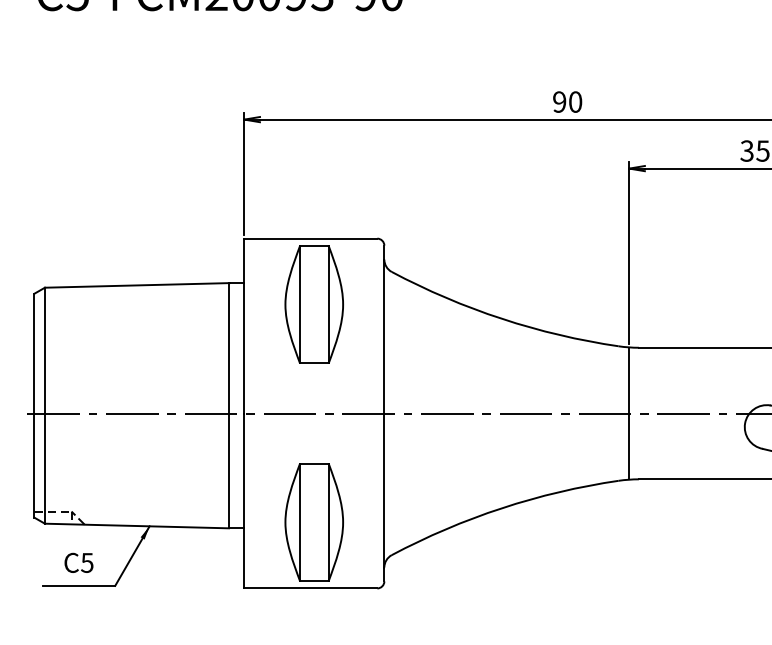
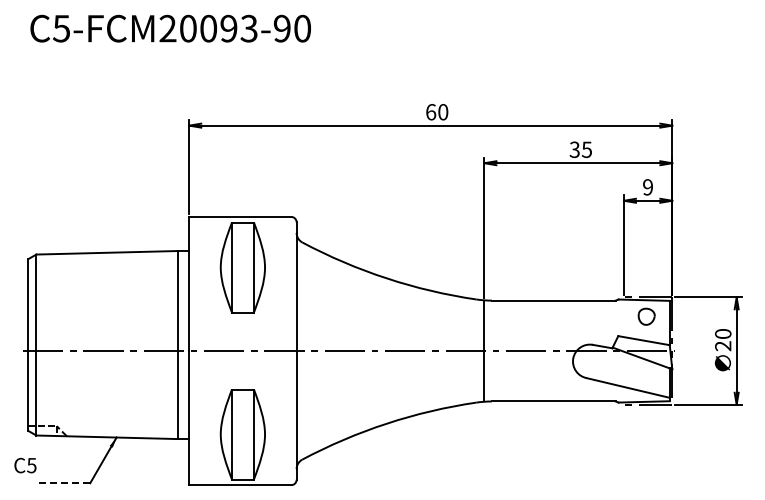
text: (560, 102) -> (431, 112), 90 -> 60
text: (79, 562) -> (25, 465), moved
line: (79, 586) -> (62, 483), solid -> dashed

